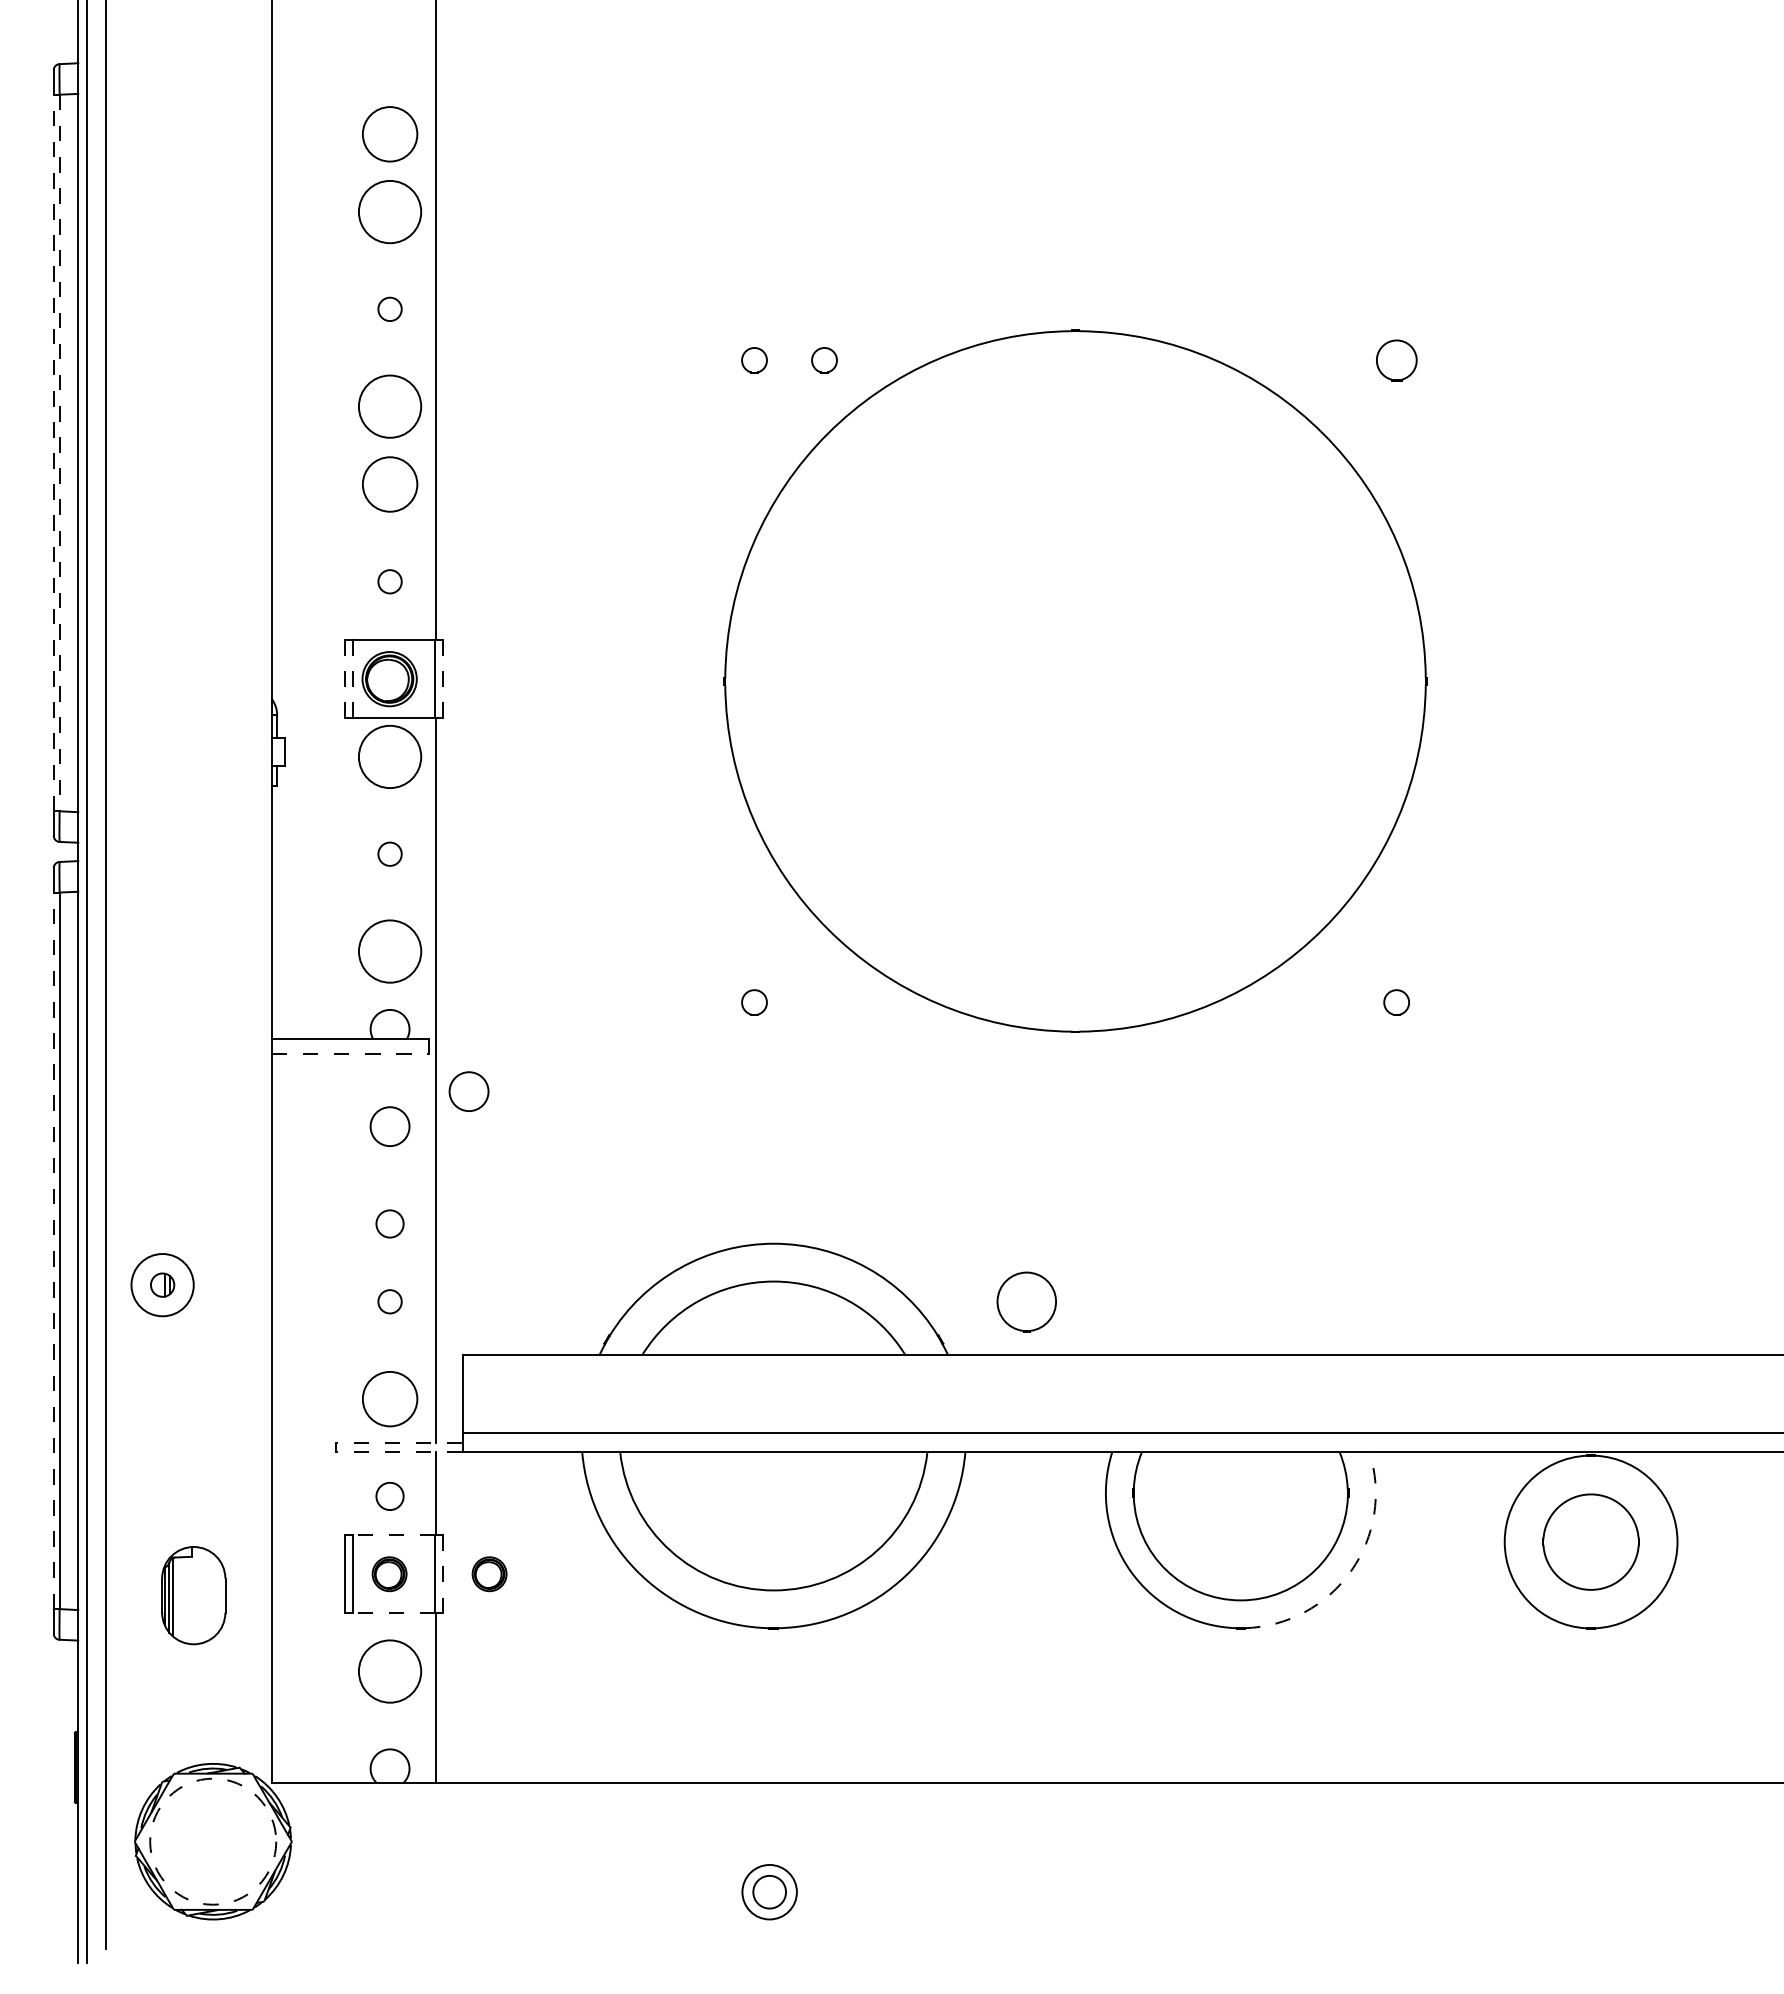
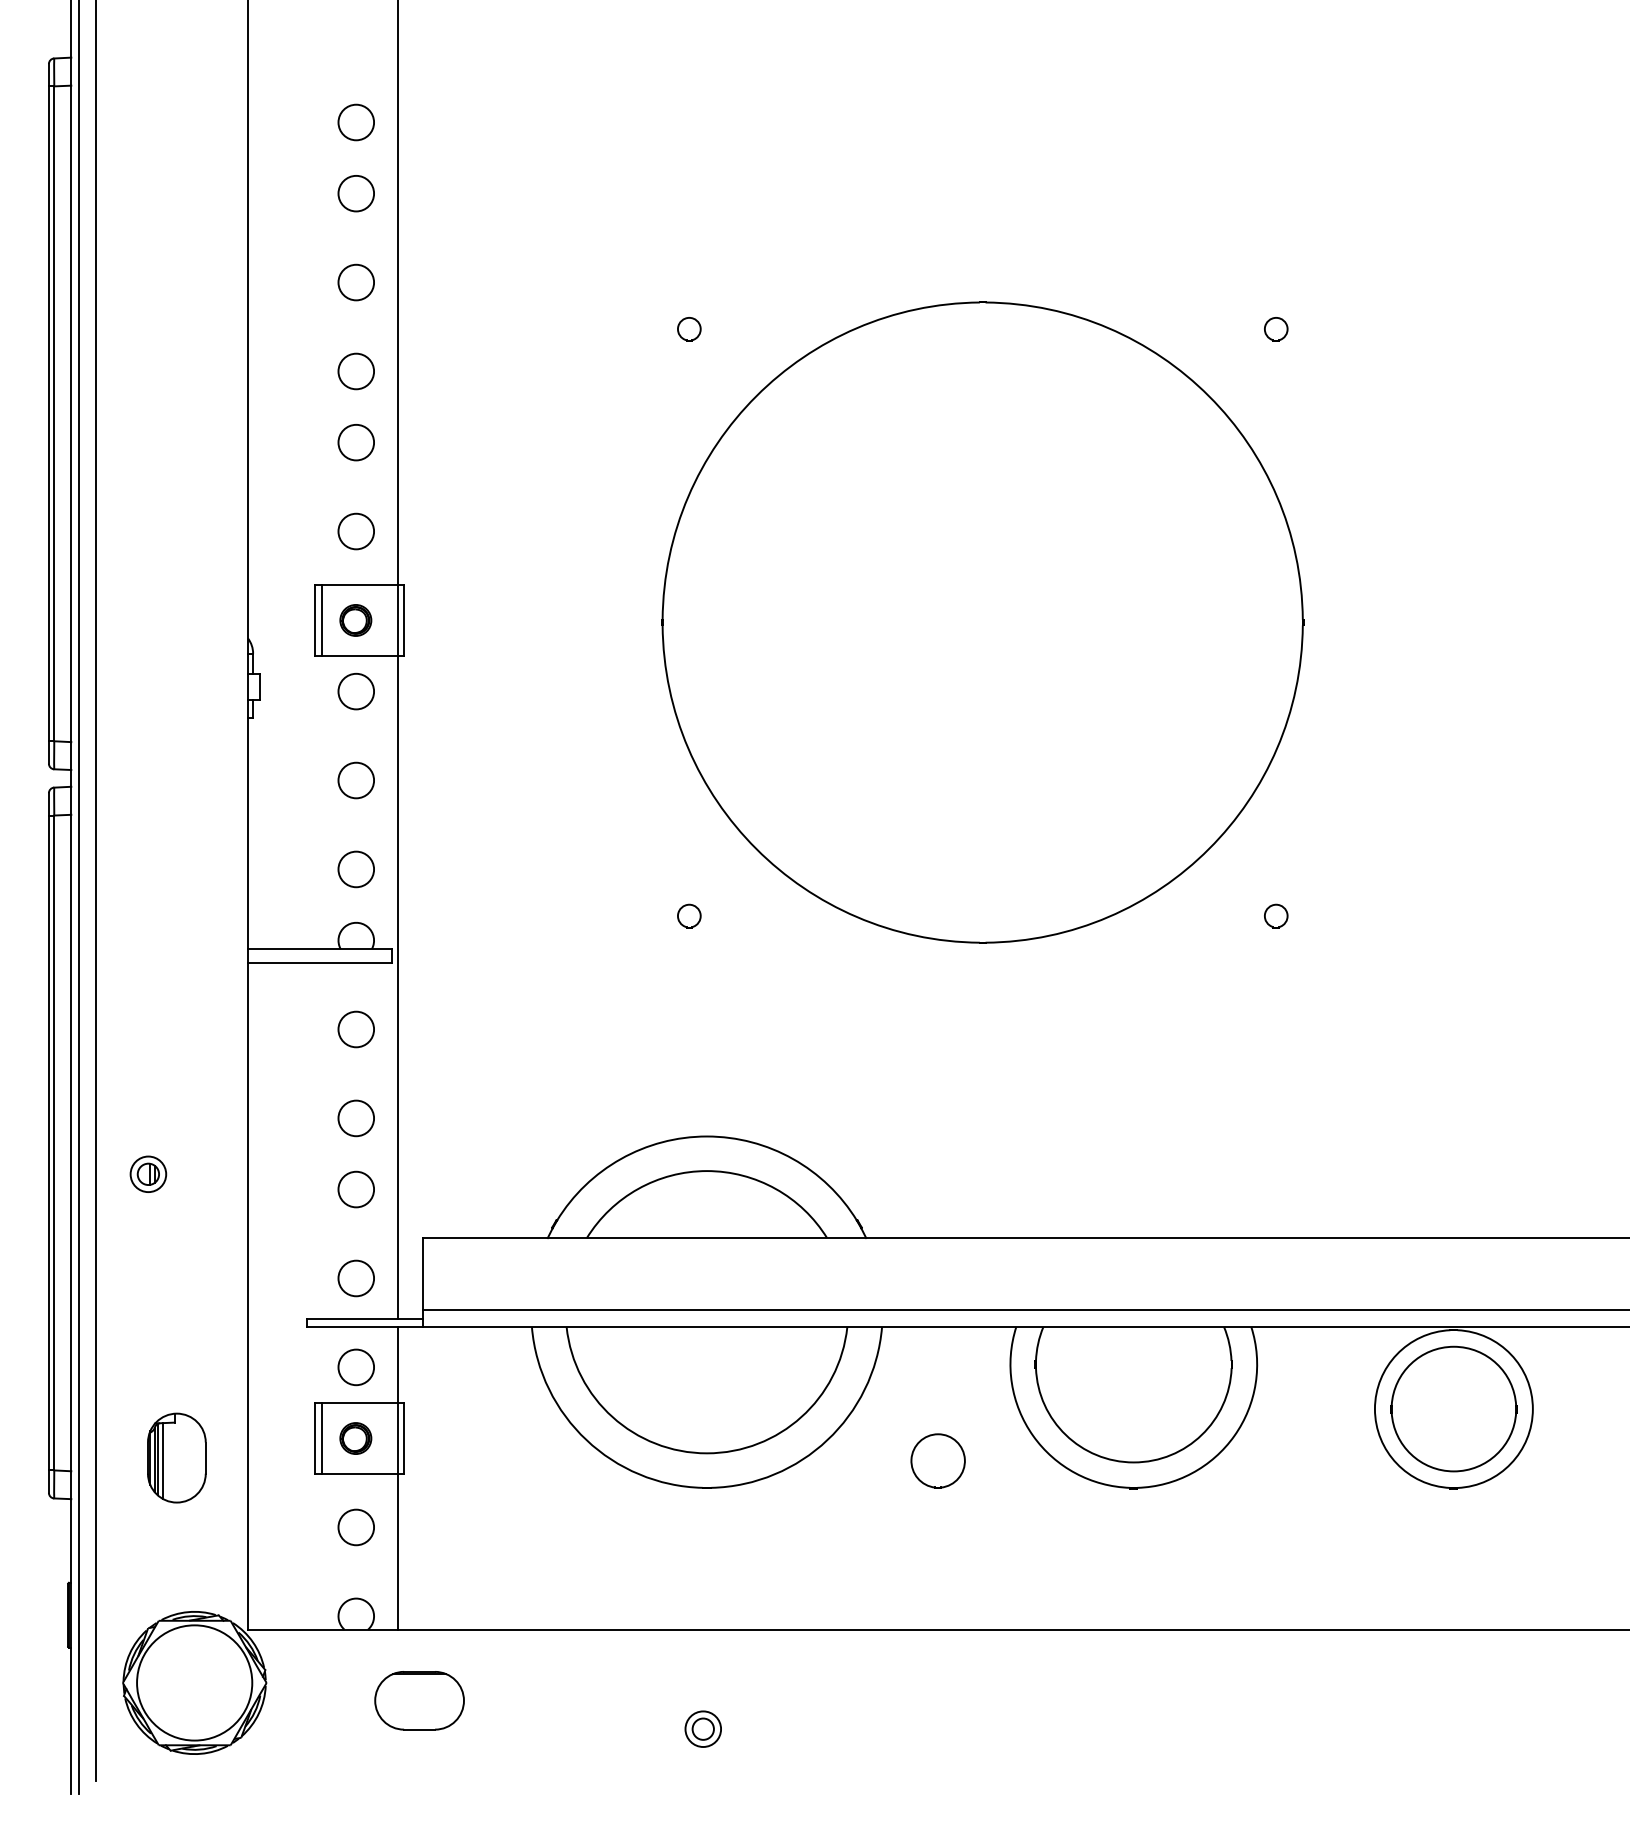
circle: (389, 133) -> (355, 121), size x0.71
circle: (389, 211) -> (355, 193), size x0.62
circle: (389, 308) -> (355, 281), size x1.67
part: (824, 360) -> (753, 329), removed
part: (1396, 360) -> (1276, 329), size x0.62
circle: (389, 406) -> (355, 371), size x0.62
line: (53, 452) -> (48, 413), dashed -> solid
line: (59, 453) -> (54, 414), dashed -> solid
circle: (389, 484) -> (355, 442), size x0.71
circle: (389, 581) -> (355, 531), size x1.67
part: (389, 678) -> (355, 619), size x0.62
line: (345, 679) -> (315, 620), dashed -> solid
line: (352, 679) -> (321, 620), dashed -> solid
line: (442, 679) -> (404, 620), dashed -> solid
circle: (389, 756) -> (355, 691), size x0.62
circle: (389, 853) -> (355, 779), size x1.67
circle: (389, 951) -> (355, 869), size x0.62
line: (350, 1054) -> (320, 963), dashed -> solid
circle: (468, 1091) -> (427, 997), removed
circle: (389, 1223) -> (355, 1117), size x1.43
line: (53, 1250) -> (48, 1142), dashed -> solid
circle: (162, 1284) -> (148, 1173), size x0.62
circle: (389, 1301) -> (355, 1189), size x1.67
part: (1026, 1301) -> (937, 1460), moved
circle: (389, 1398) -> (355, 1277), size x0.71
line: (398, 1443) -> (363, 1319), dashed -> solid
line: (398, 1452) -> (363, 1327), dashed -> solid
circle: (389, 1496) -> (355, 1367), size x1.43
line: (393, 1535) -> (359, 1403), dashed -> solid
part: (1590, 1542) -> (1453, 1409), size x1.43
arc: (1350, 1571) -> (1234, 1436), dashed -> solid
line: (442, 1574) -> (404, 1438), dashed -> solid
part: (489, 1574) -> (447, 1438), removed
line: (178, 1598) -> (162, 1460), added
line: (393, 1613) -> (359, 1474), dashed -> solid
circle: (389, 1671) -> (355, 1527), size x0.62
circle: (213, 1841) -> (194, 1682), dashed -> solid
part: (458, 1860) -> (418, 1700), added
part: (769, 1892) -> (703, 1729), size x0.71

